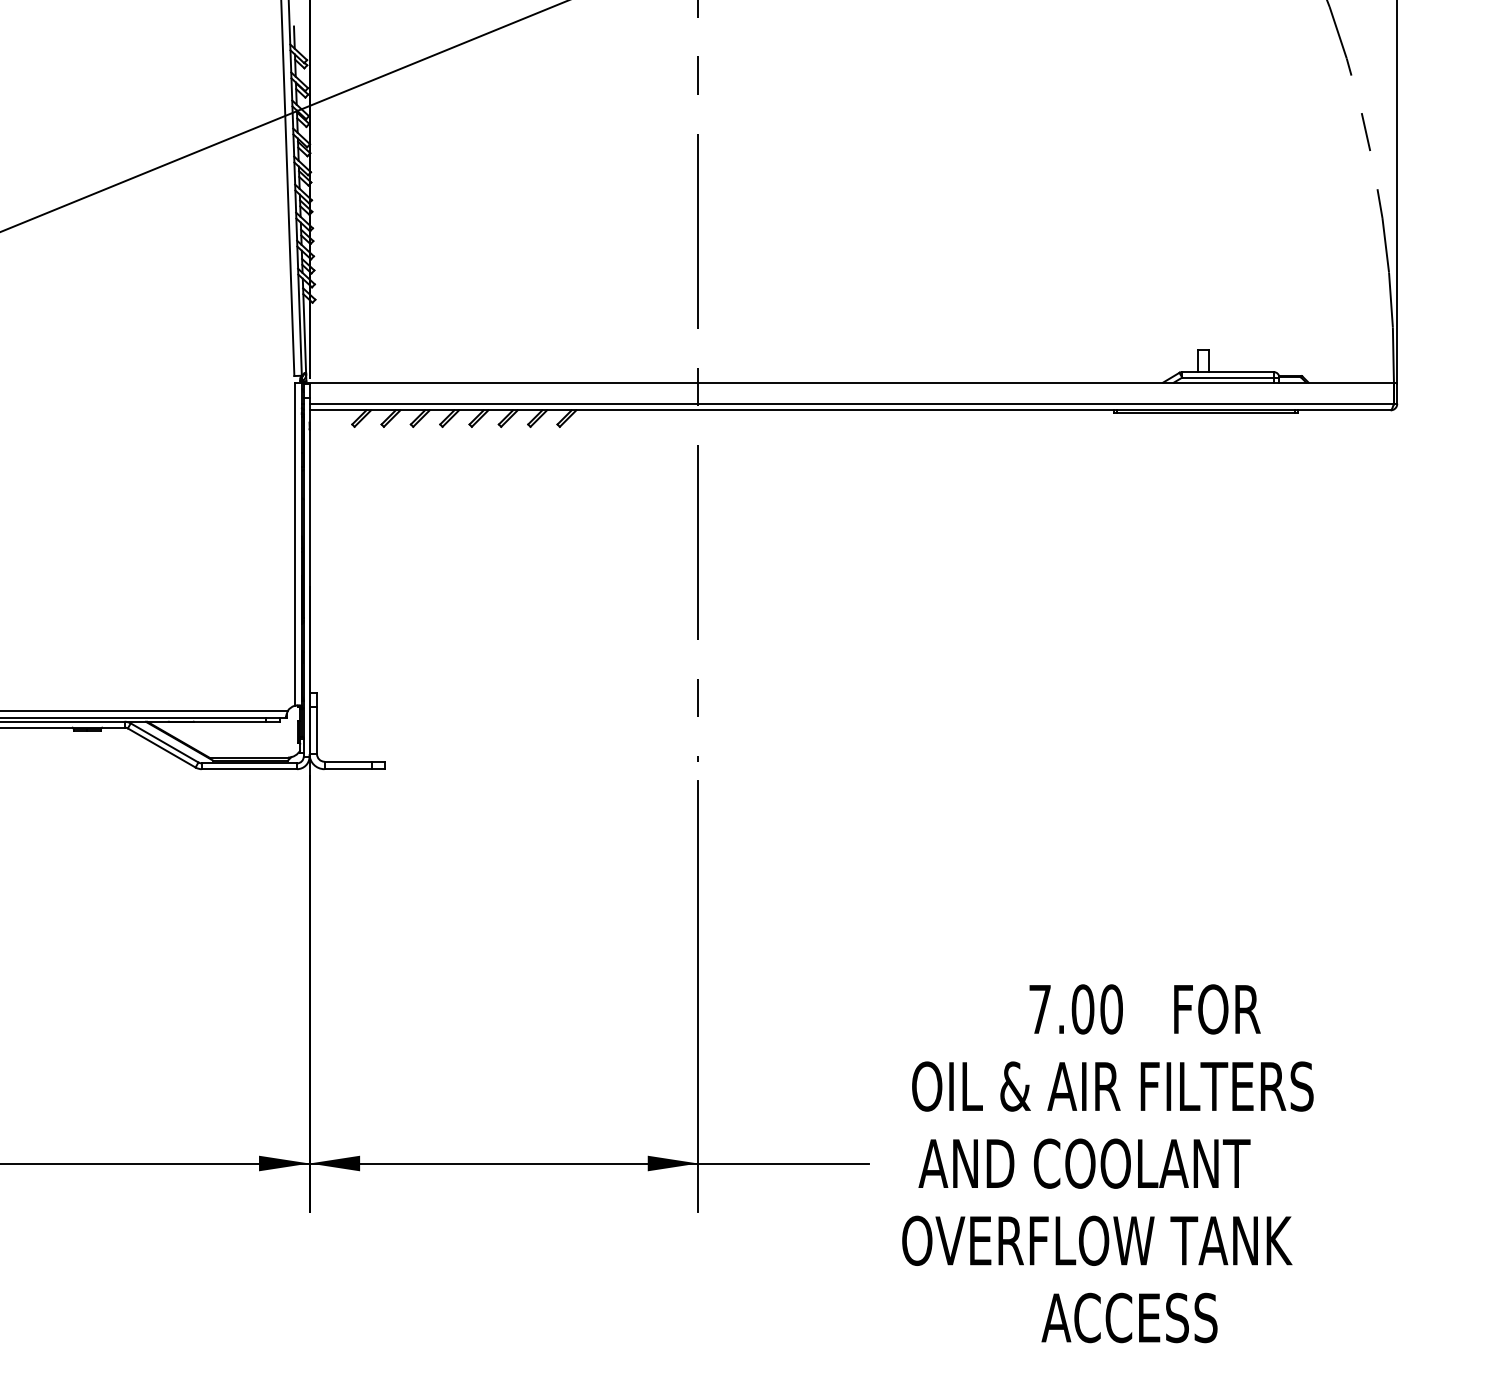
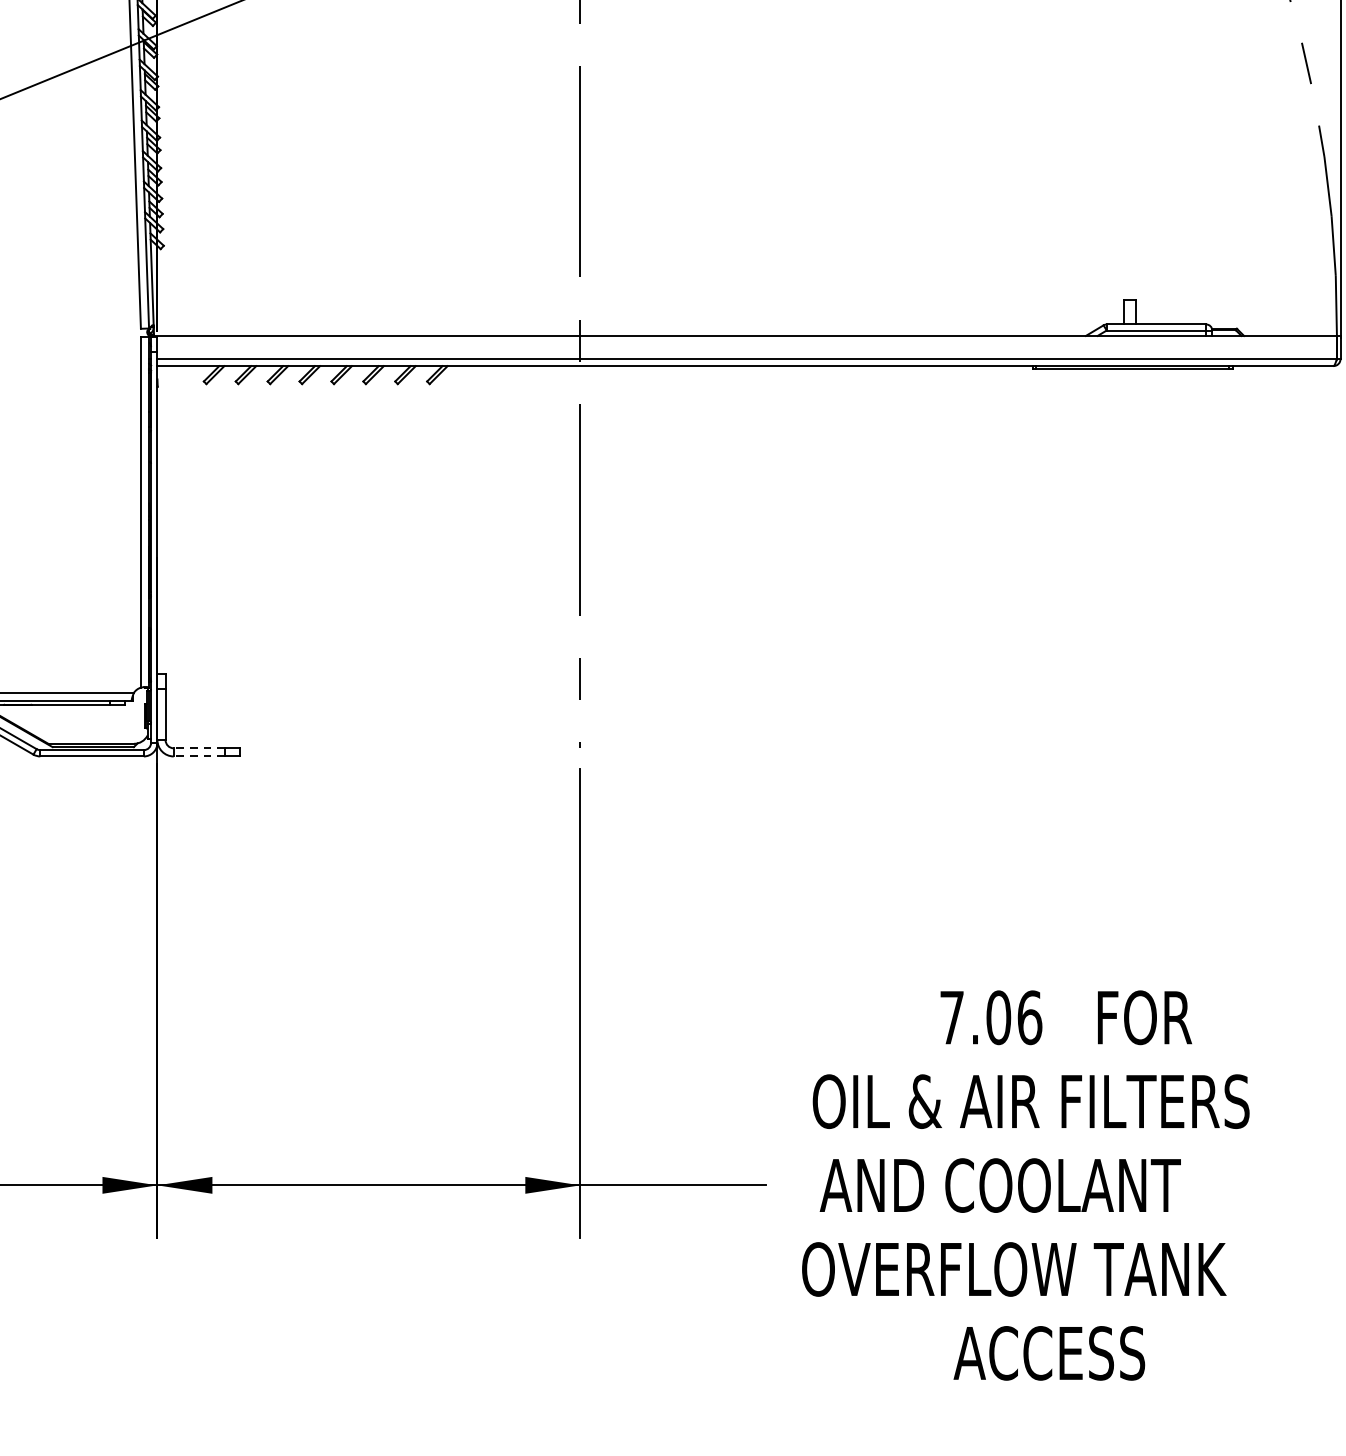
line: (347, 761) -> (198, 748), solid -> dashed
line: (347, 769) -> (198, 756), solid -> dashed
text: (1111, 1009) -> (1029, 1017), 7.00 -> 7.06

